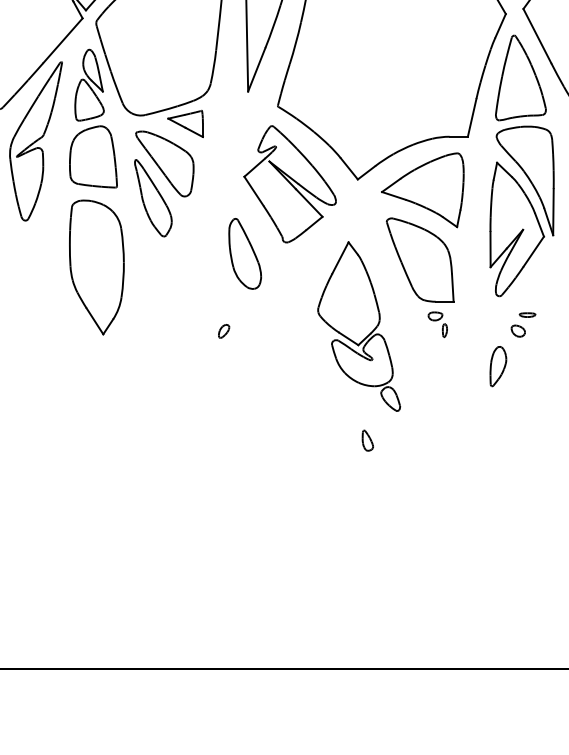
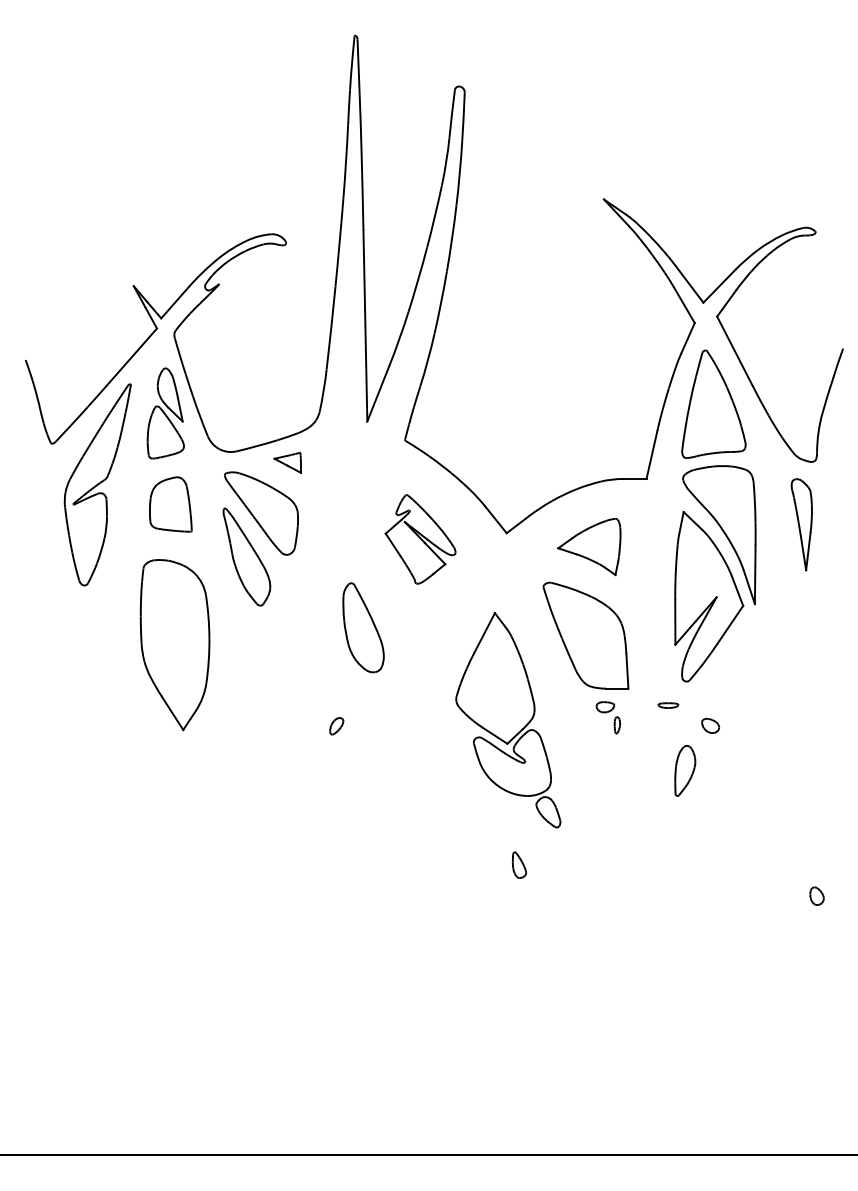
part: (185, 123) -> (287, 462), size x0.6
part: (93, 156) -> (170, 504), size x0.7
part: (290, 184) -> (420, 539), size x0.6
part: (423, 189) -> (589, 546), size x0.6
part: (527, 315) -> (668, 705), moved

